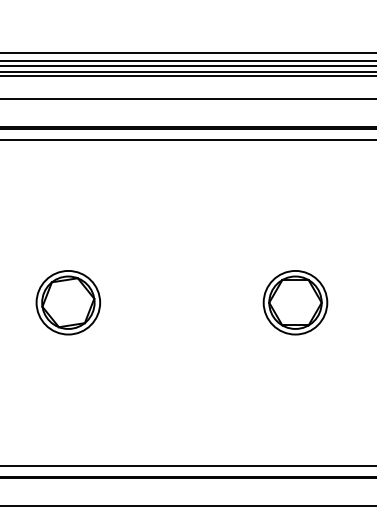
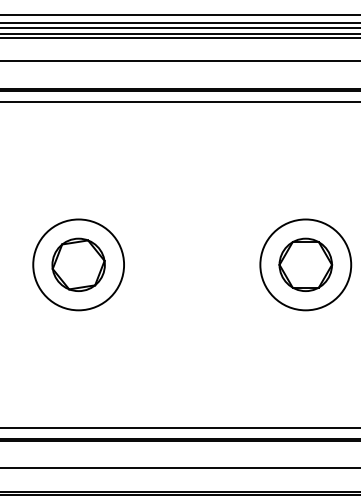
circle: (67, 302) -> (77, 264), size x1.43
circle: (295, 302) -> (305, 264), size x1.43

